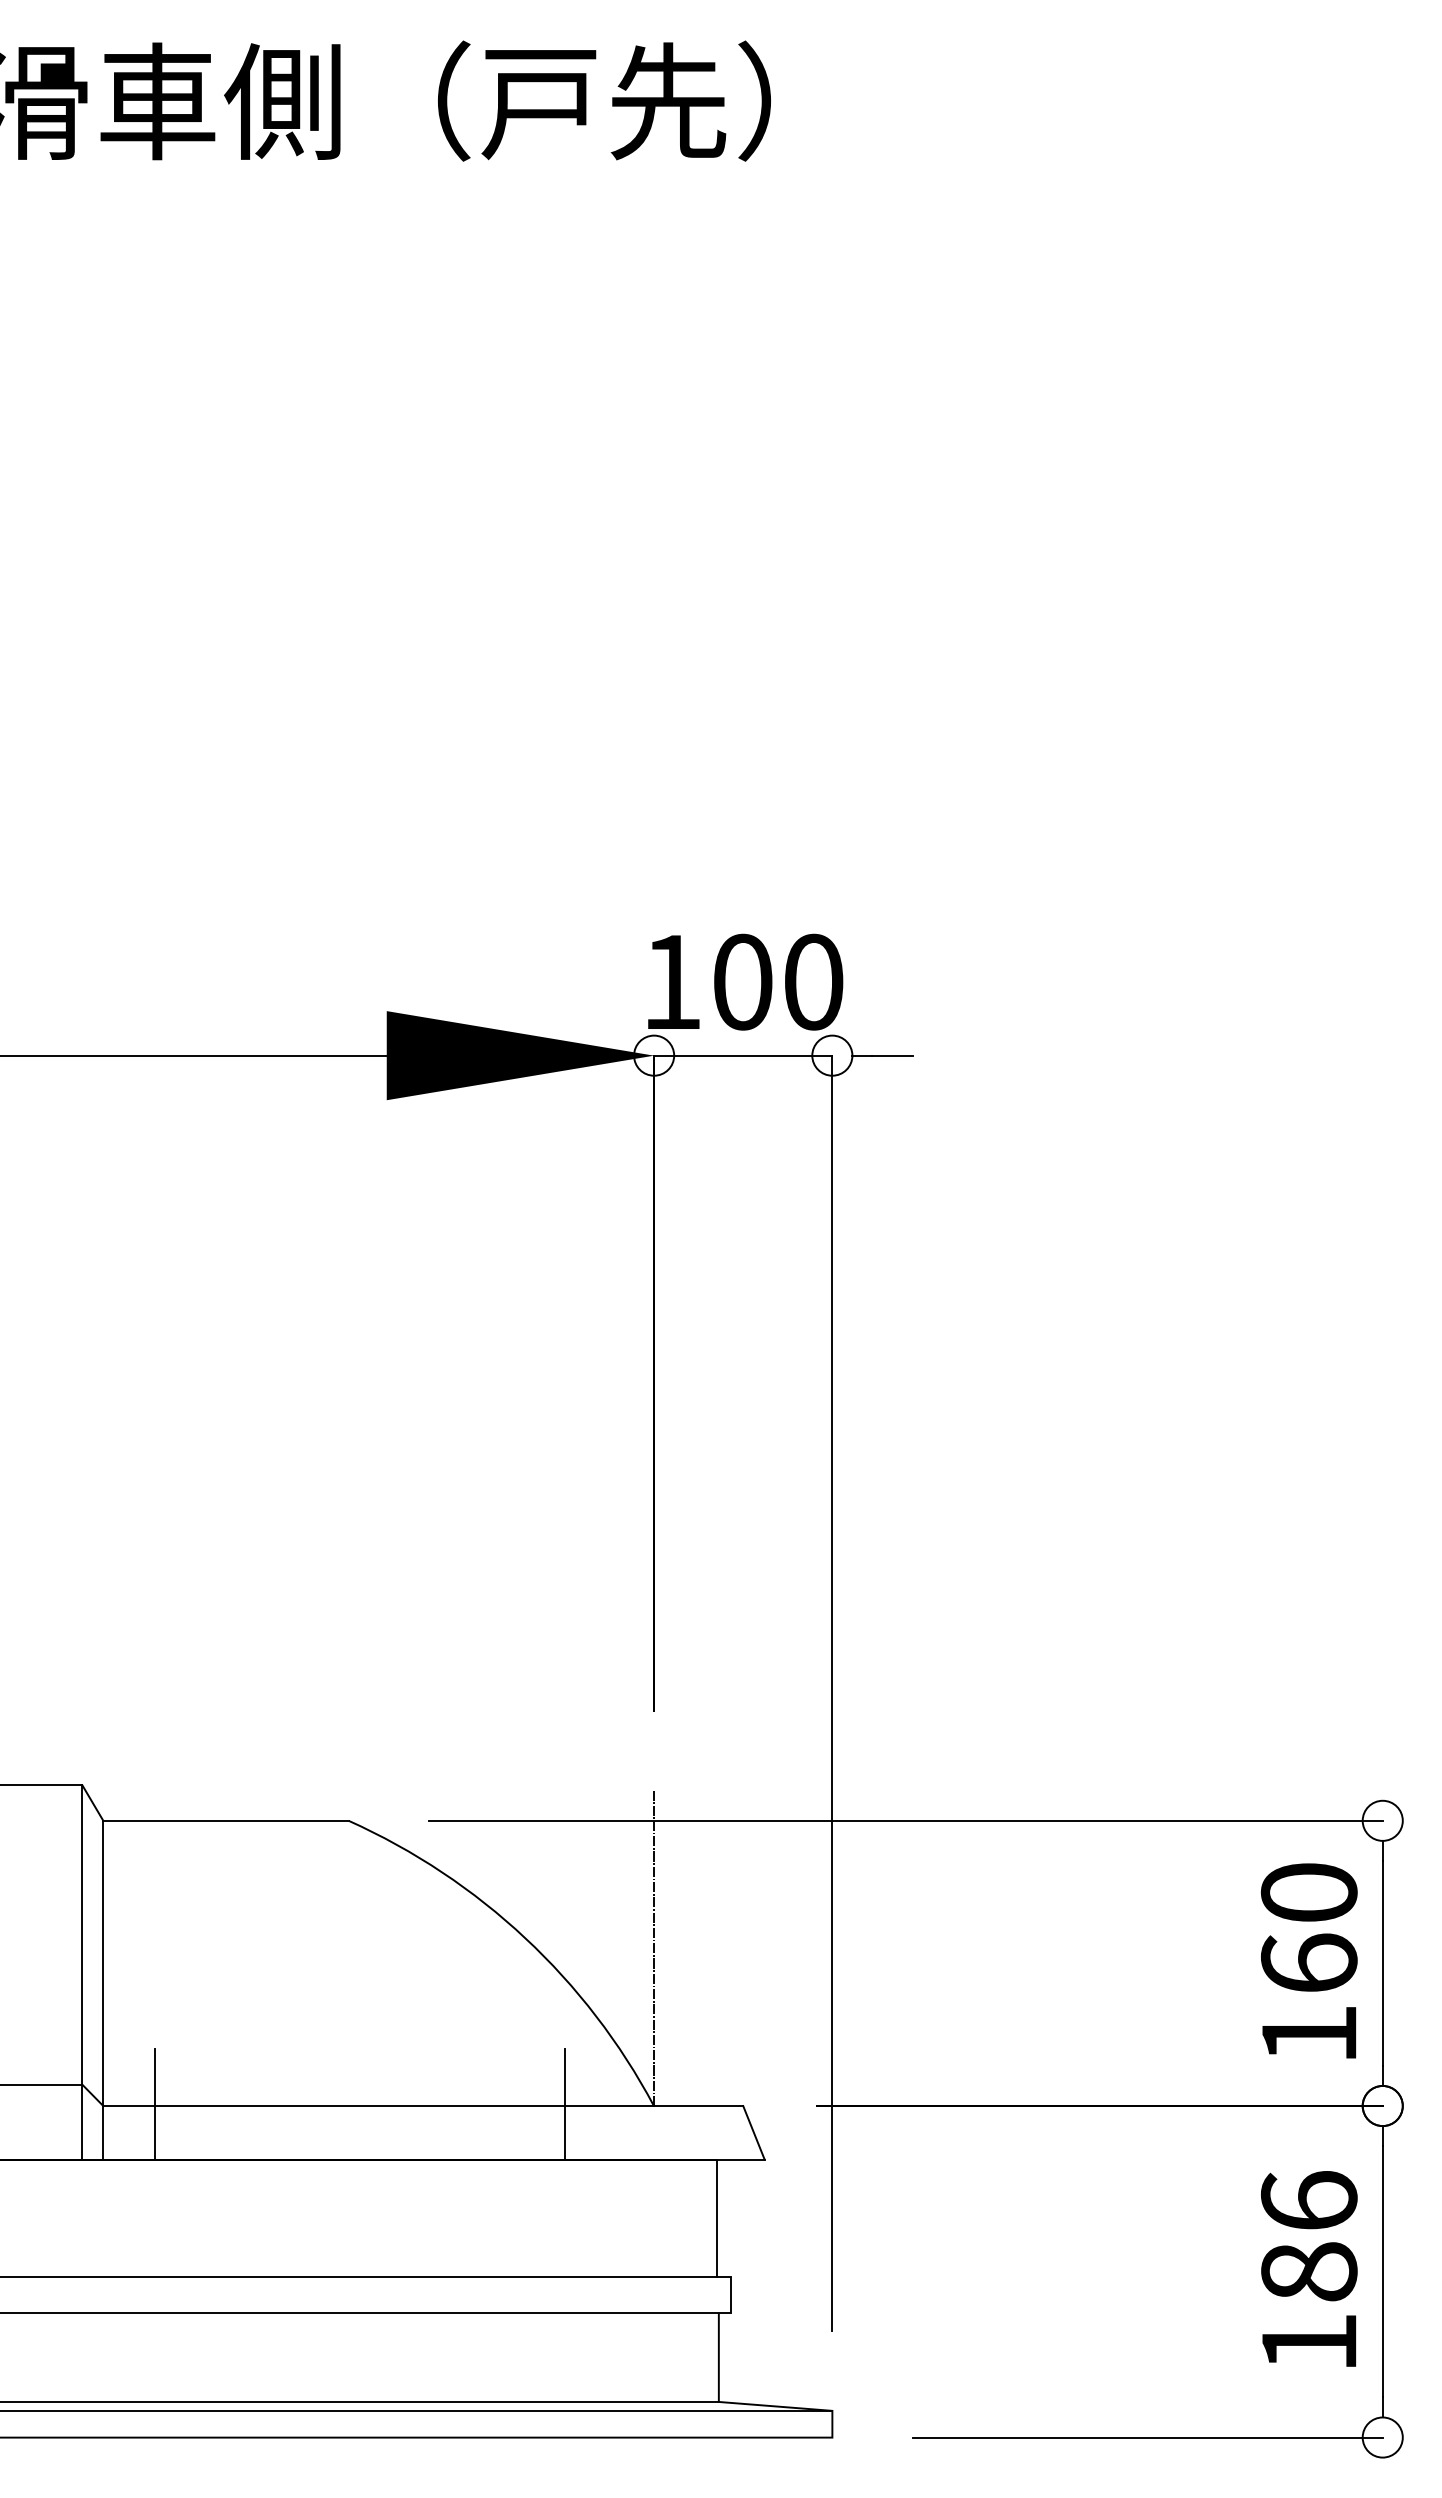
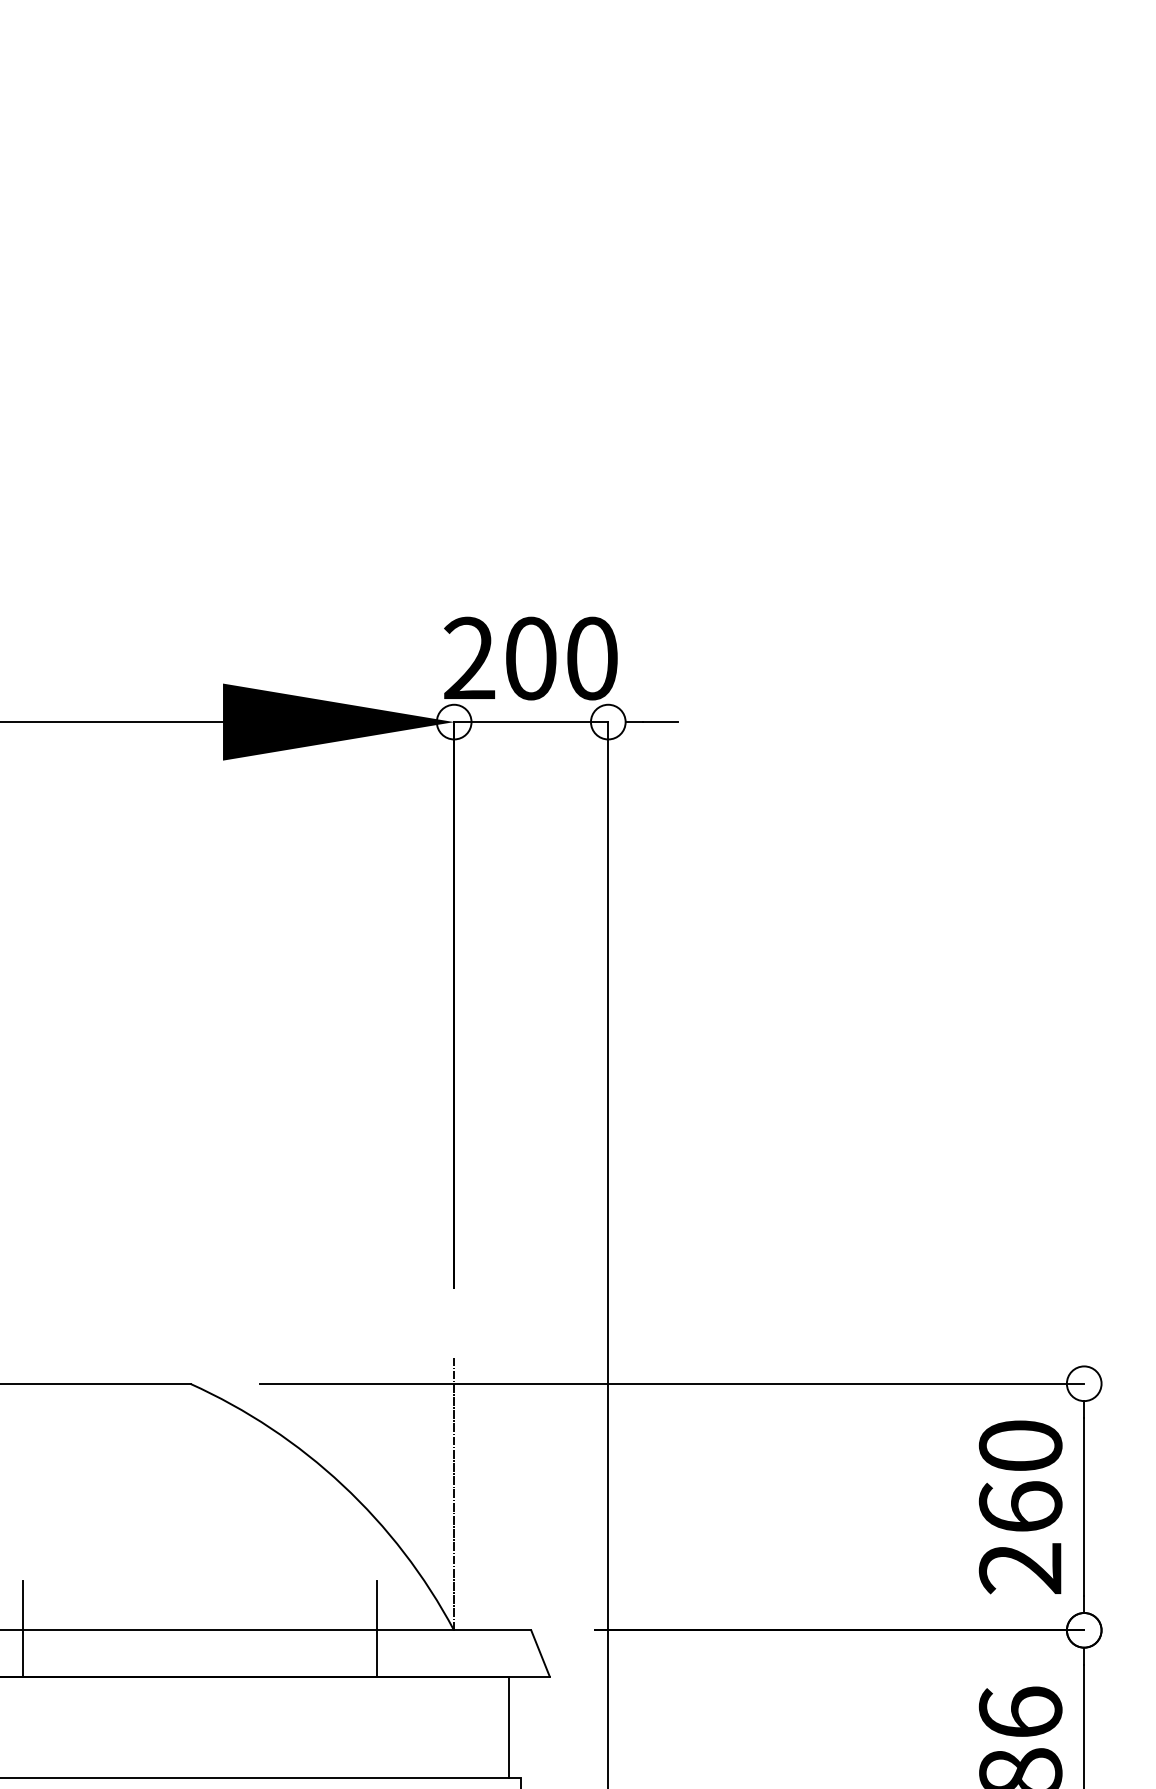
text: (671, 980) -> (469, 657), 100 -> 200
text: (1308, 2034) -> (1020, 1568), 160 -> 260

